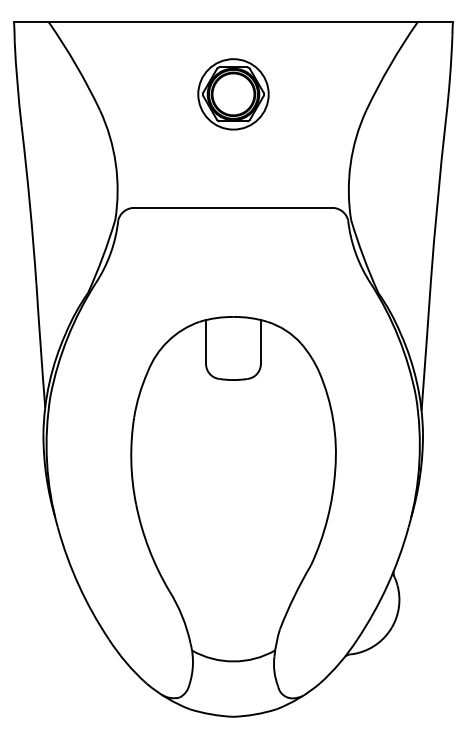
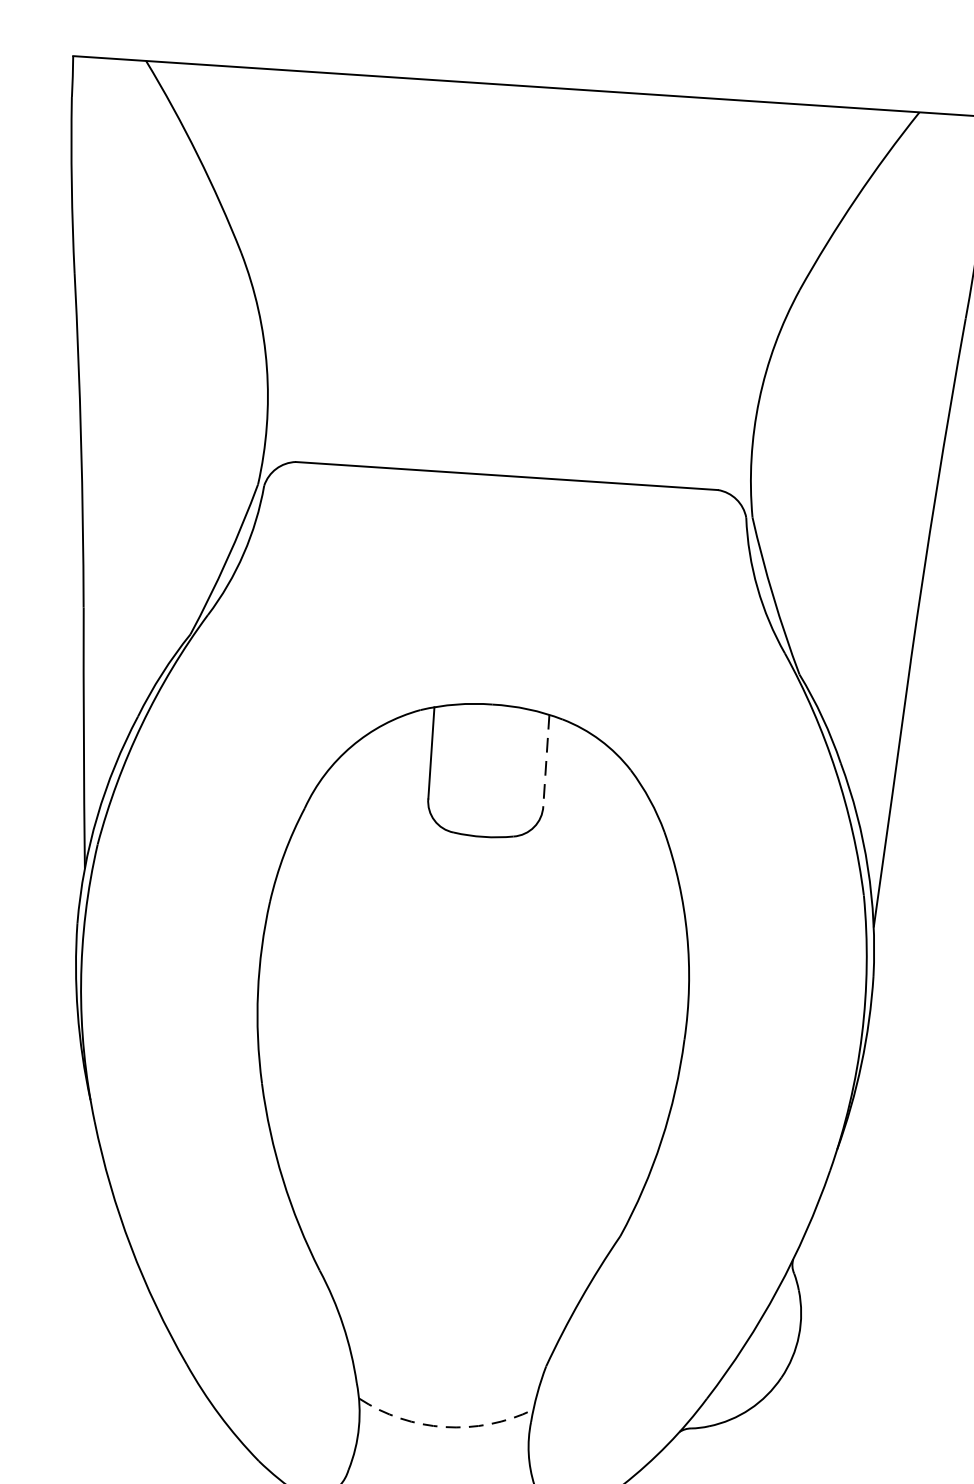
part: (233, 94) -> (523, 238), removed
line: (260, 341) -> (545, 759), solid -> dashed
arc: (233, 661) -> (444, 1427), solid -> dashed

